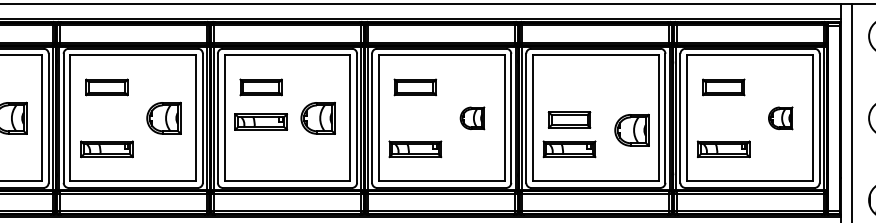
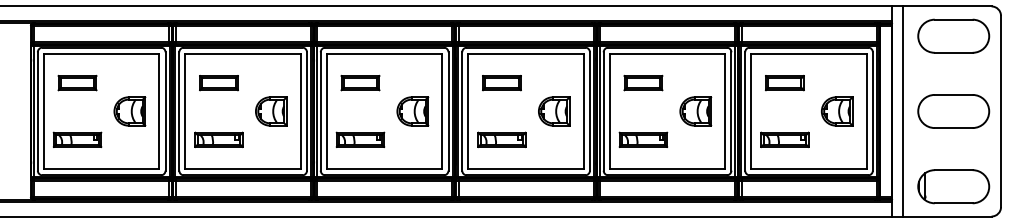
part: (472, 118) -> (554, 111), size x1.43
part: (779, 118) -> (836, 111), size x1.43
part: (569, 119) -> (643, 82), moved
part: (261, 121) -> (360, 139), moved
part: (631, 130) -> (695, 111), moved

